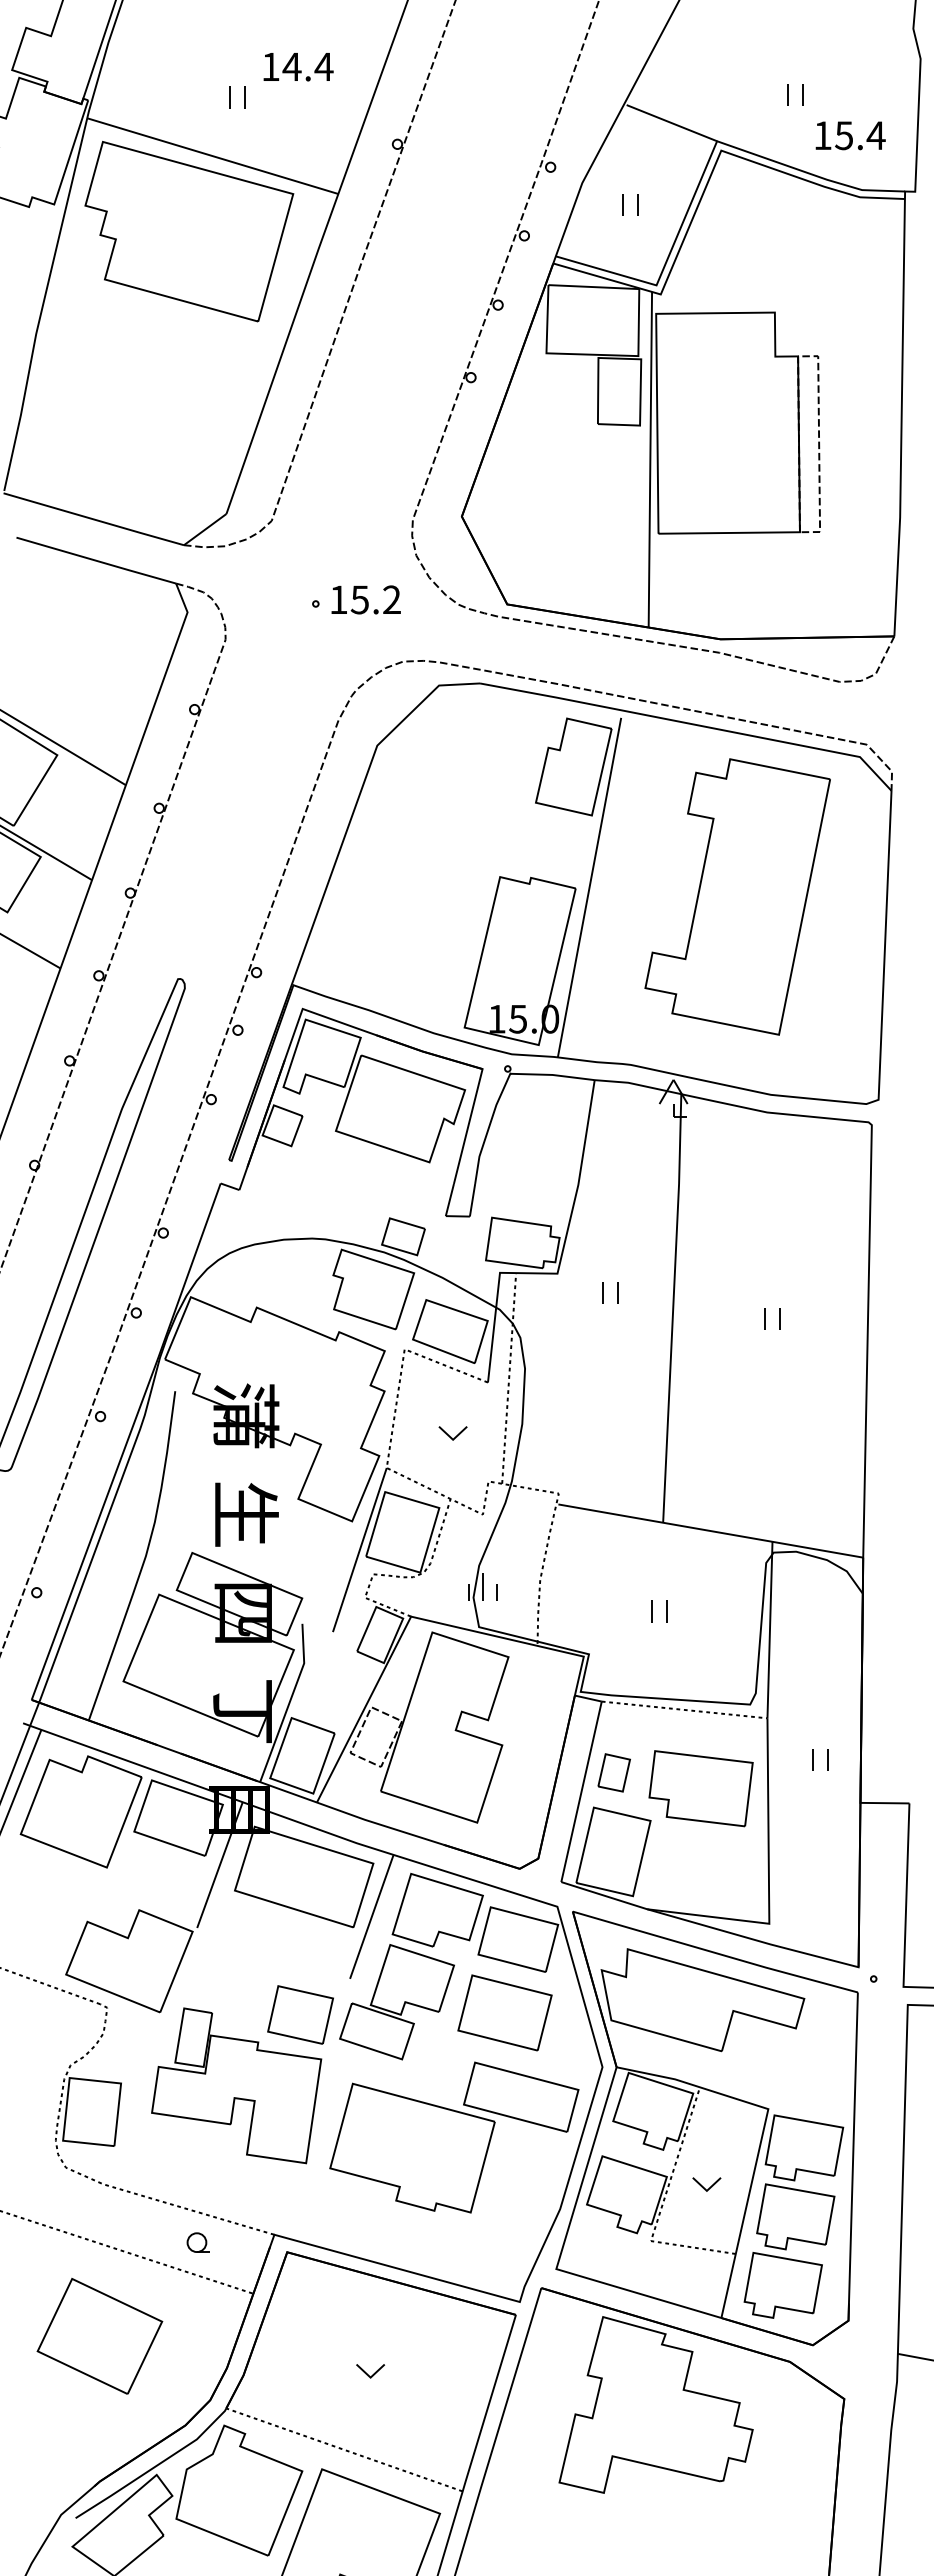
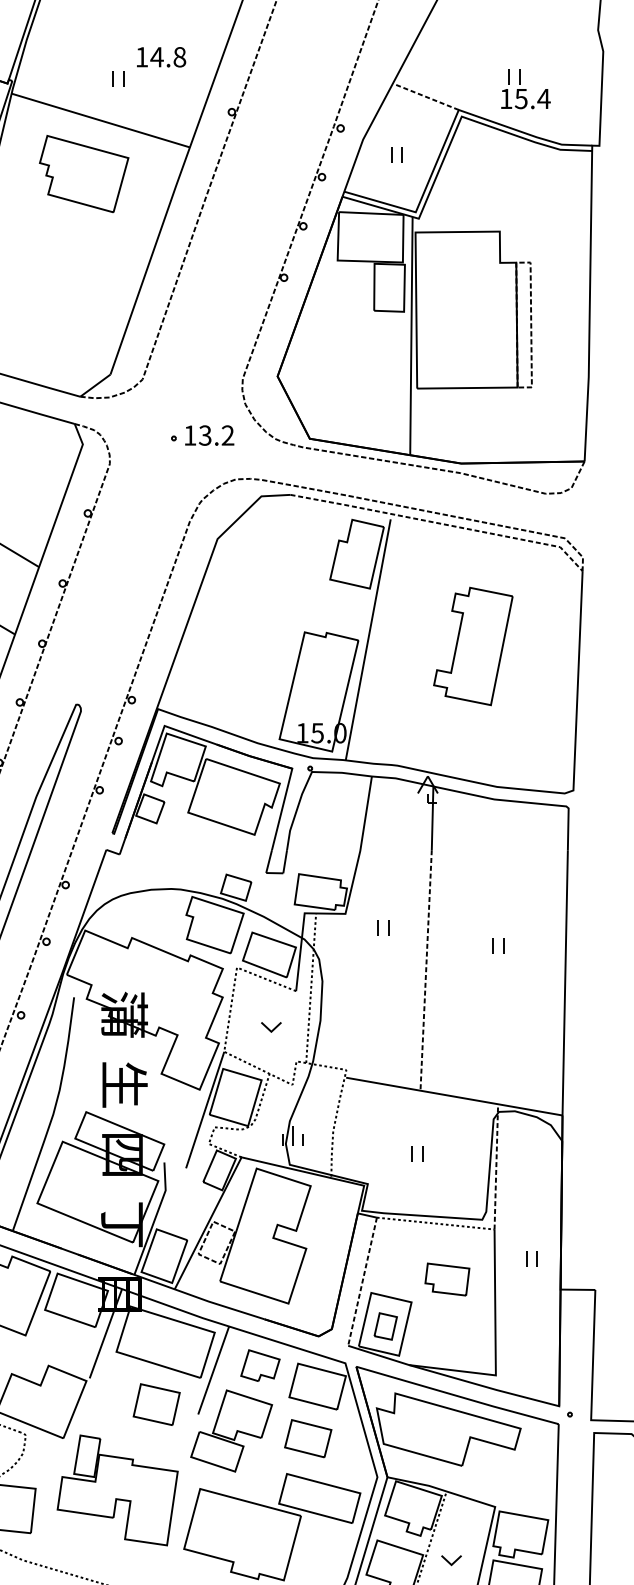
text: (323, 66) -> (179, 56), 14.4 -> 14.8
line: (671, 123) -> (426, 97), solid -> dashed
text: (850, 135) -> (525, 98), moved
part: (189, 231) -> (84, 174), size x0.6
text: (359, 599) -> (204, 435), 15.2 -> 13.2
line: (693, 724) -> (442, 524), solid -> dashed
part: (737, 896) -> (473, 646), size x0.6
line: (671, 1353) -> (426, 970), solid -> dashed
line: (769, 1629) -> (496, 1166), solid -> dashed
part: (613, 1772) -> (385, 1326), moved
part: (700, 1788) -> (447, 1279), size x0.6
line: (581, 1792) -> (362, 1282), solid -> dashed
part: (437, 1909) -> (260, 1365), size x0.6
part: (504, 2012) -> (307, 1438), size x0.7
part: (300, 2014) -> (156, 1404), moved

